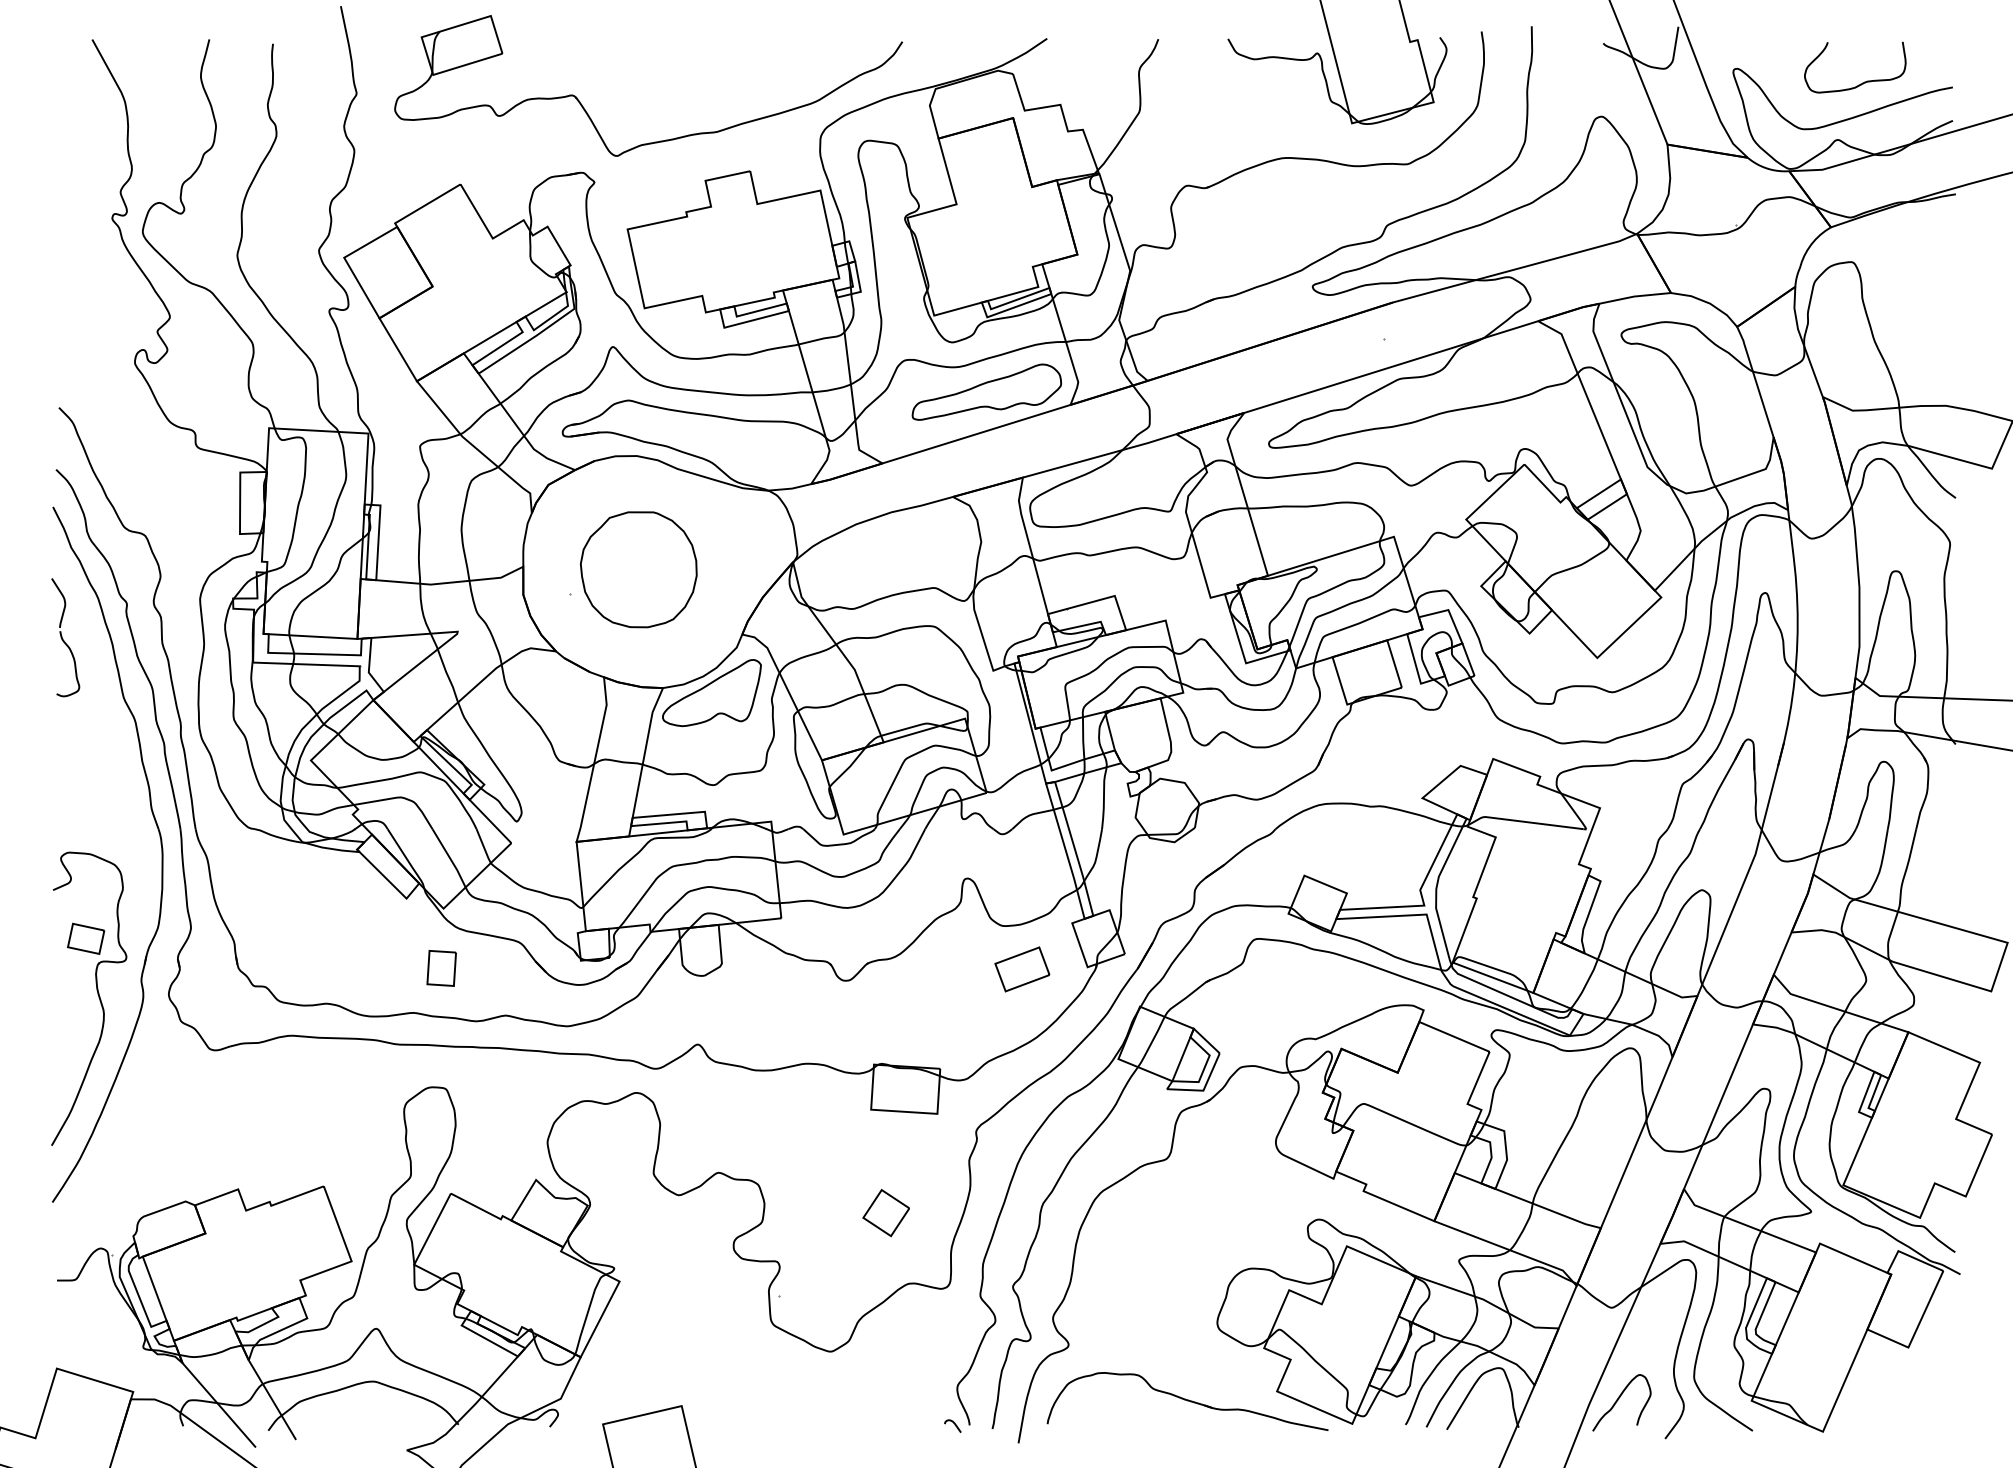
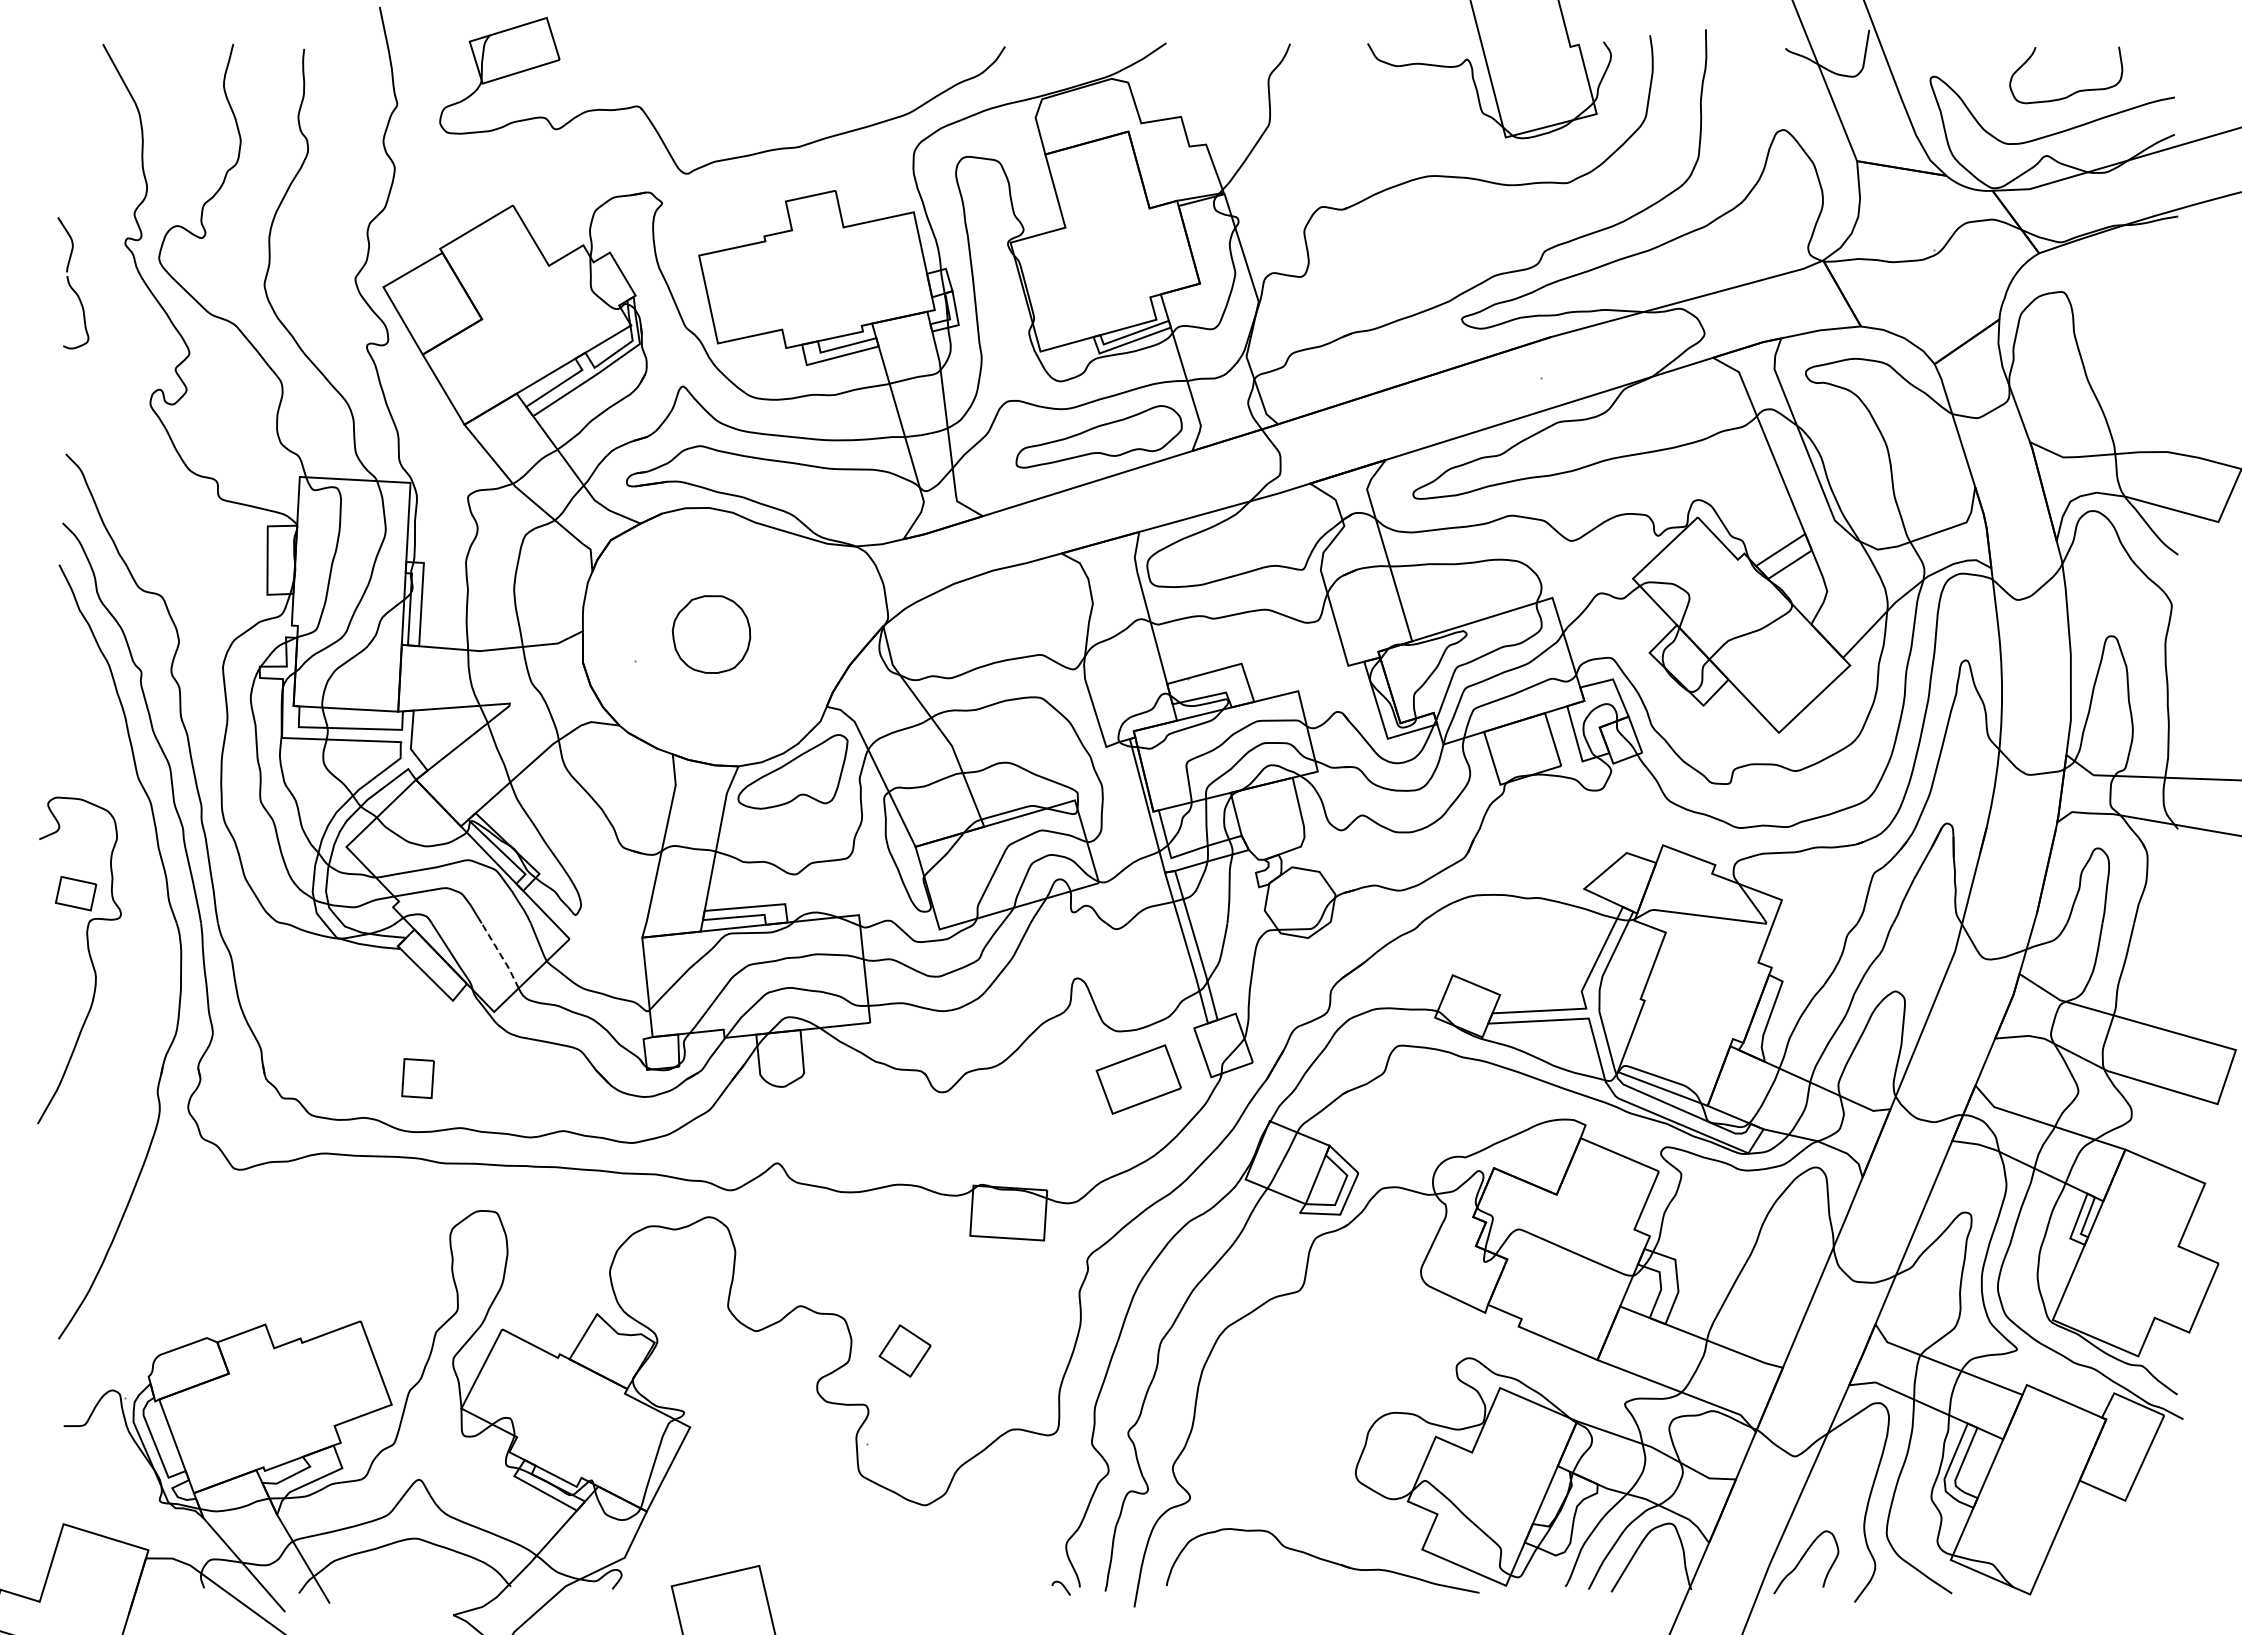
part: (638, 569) -> (711, 634), size x0.6
part: (65, 637) -> (73, 283), moved
line: (450, 857) -> (501, 955), solid -> dashed
part: (441, 968) -> (417, 1078), moved
part: (1022, 969) -> (1138, 1079), size x1.4
part: (98, 996) -> (89, 957), moved
part: (885, 1212) -> (904, 1350), moved

